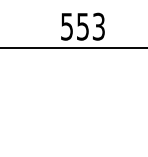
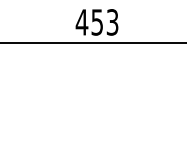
text: (66, 26) -> (81, 22), 553 -> 453

